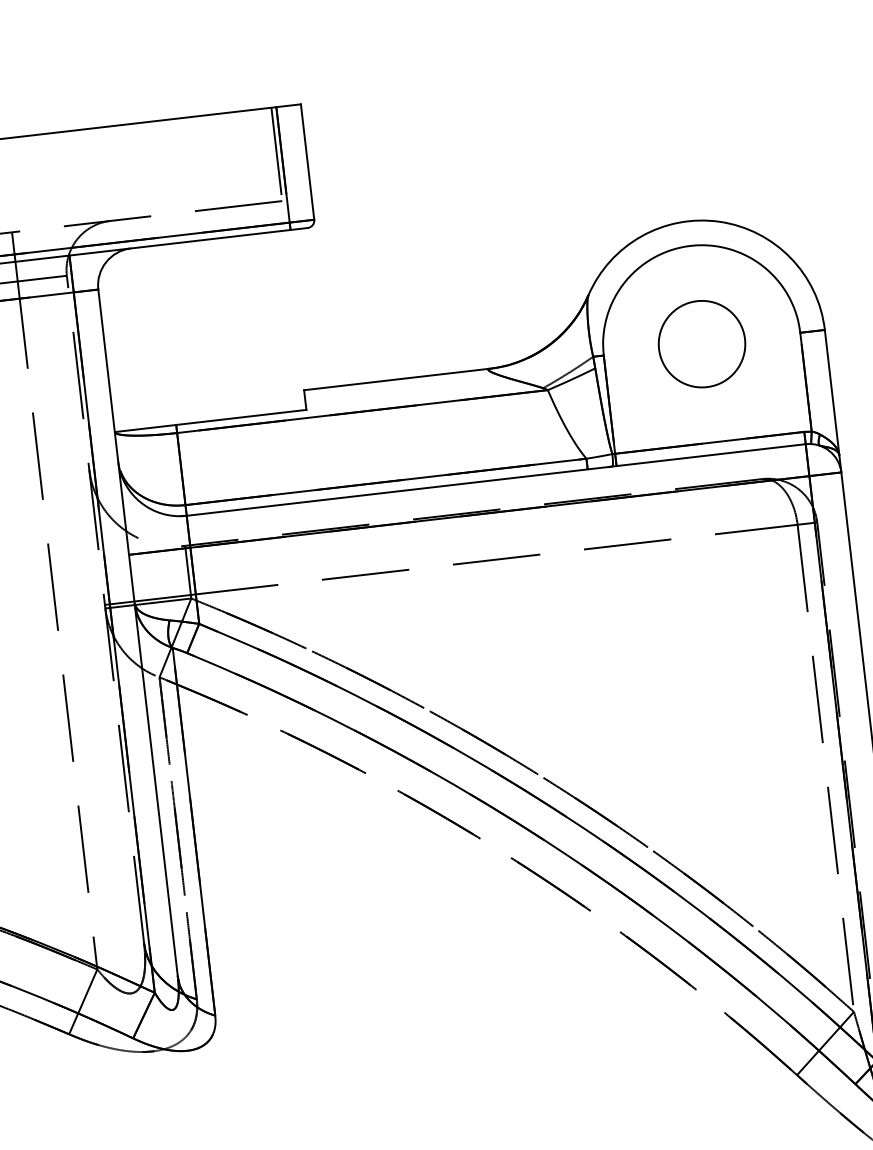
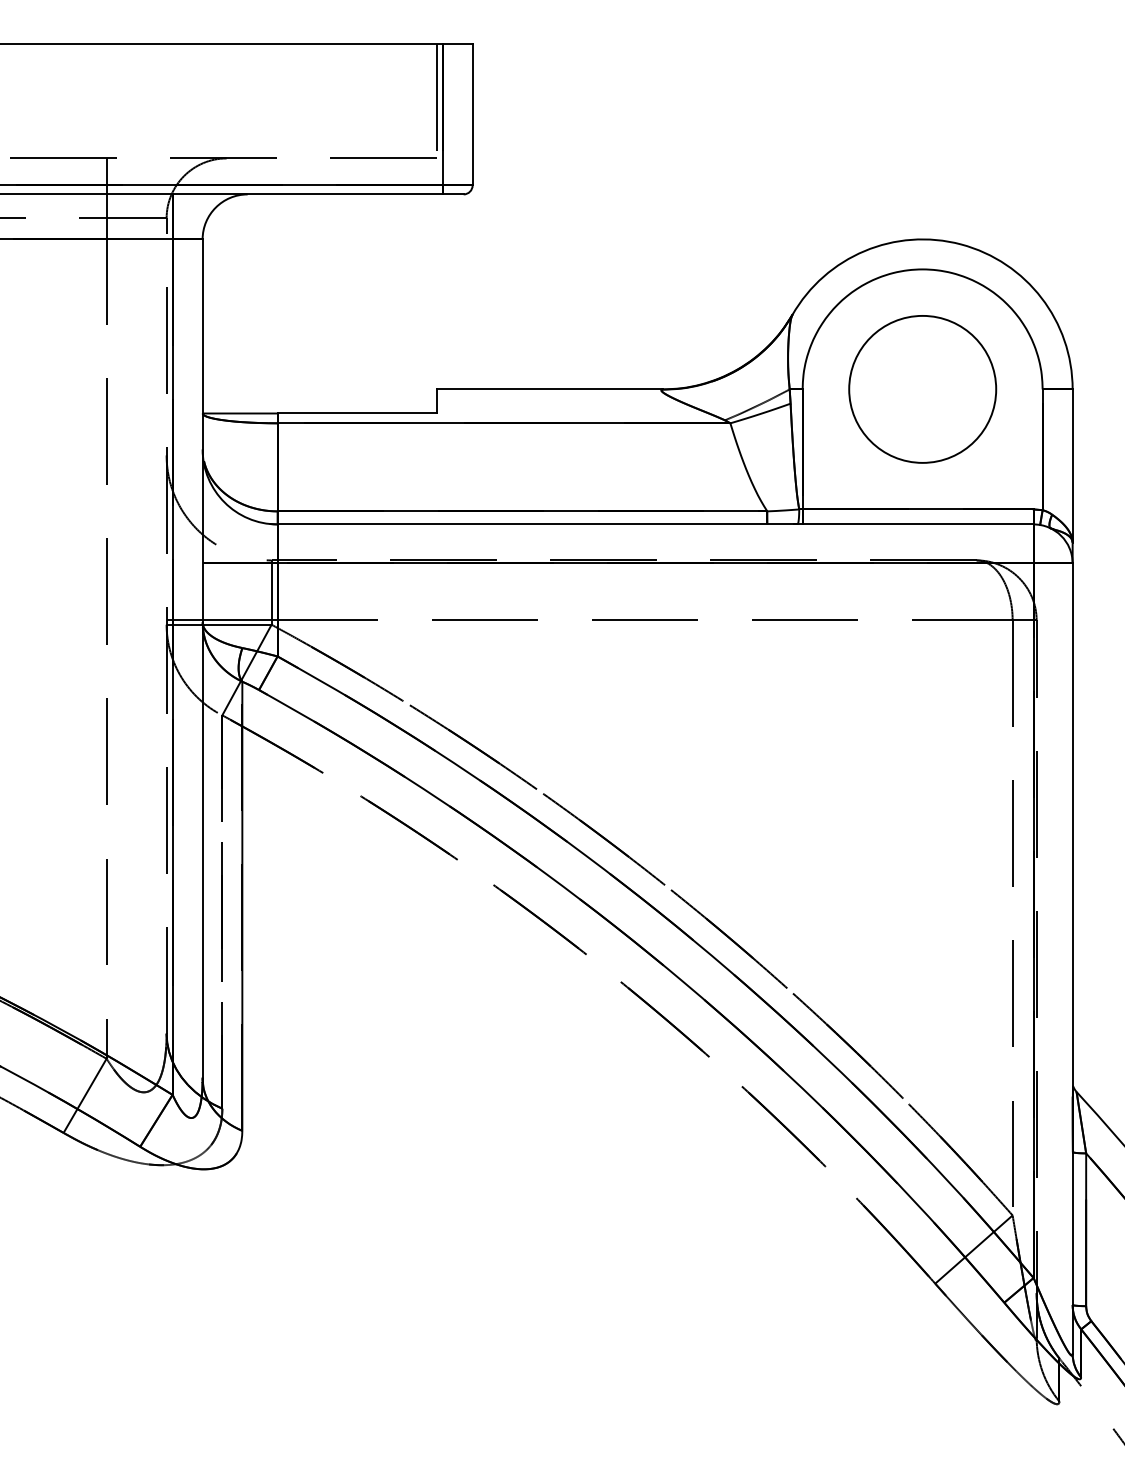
circle: (701, 344) -> (922, 389), size x1.4

